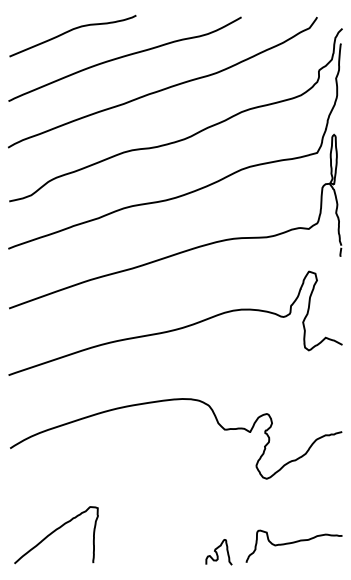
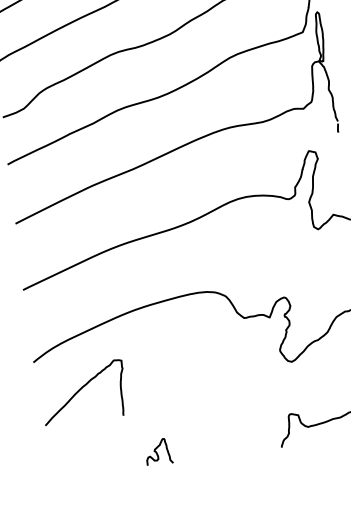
curve: (54, 532) -> (81, 390), moved
curve: (217, 552) -> (157, 452), moved

